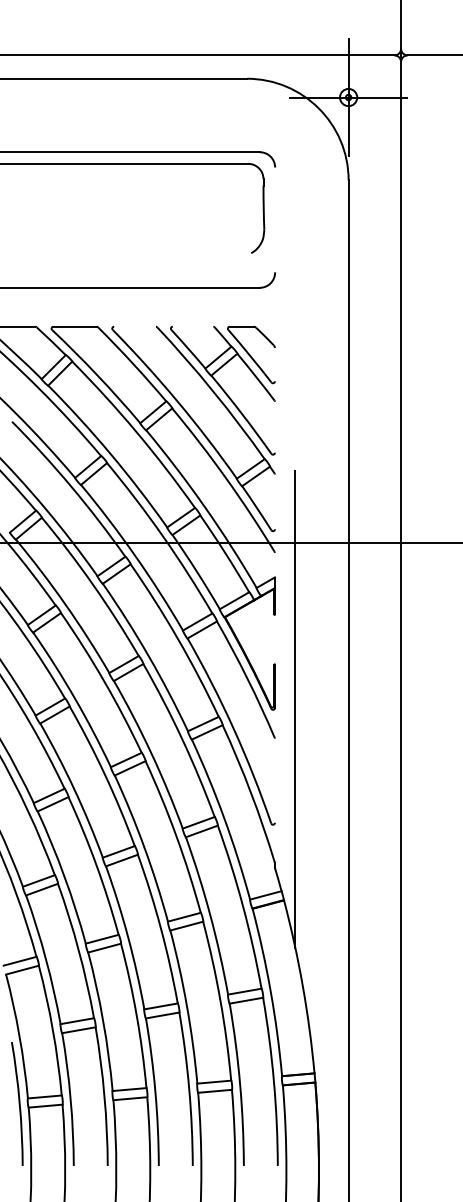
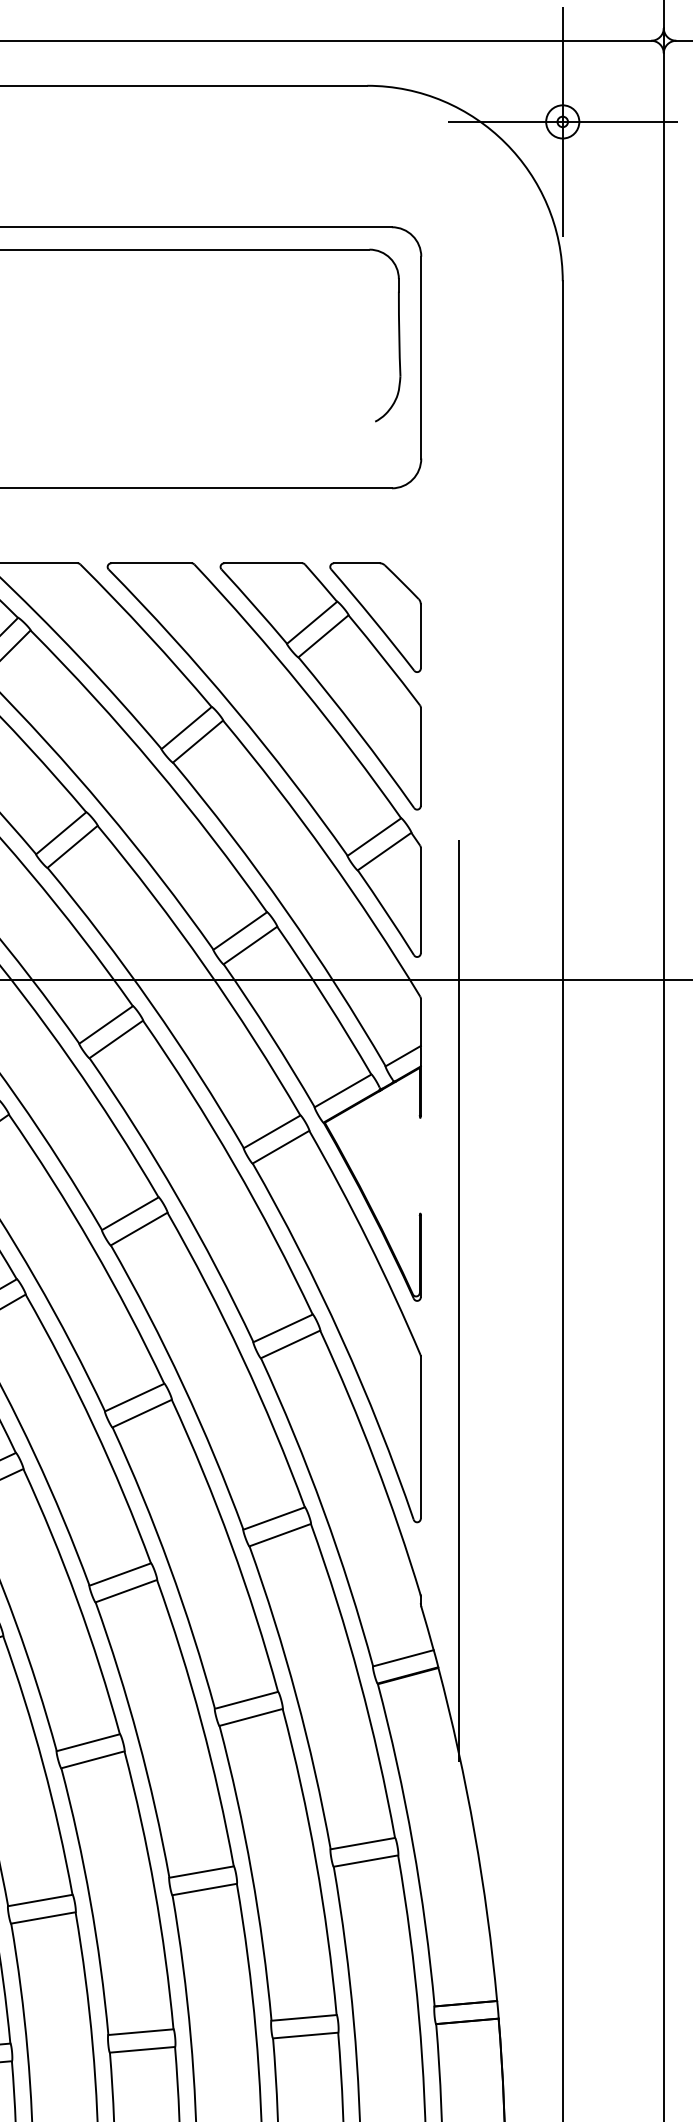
line: (275, 219) -> (421, 356), added
line: (134, 326) -> (150, 562), added
line: (192, 326) -> (262, 562), added
line: (274, 364) -> (420, 635), added
line: (274, 426) -> (420, 755), added
line: (274, 501) -> (420, 899), added
line: (274, 564) -> (420, 1021), added
line: (274, 780) -> (420, 1437), added

